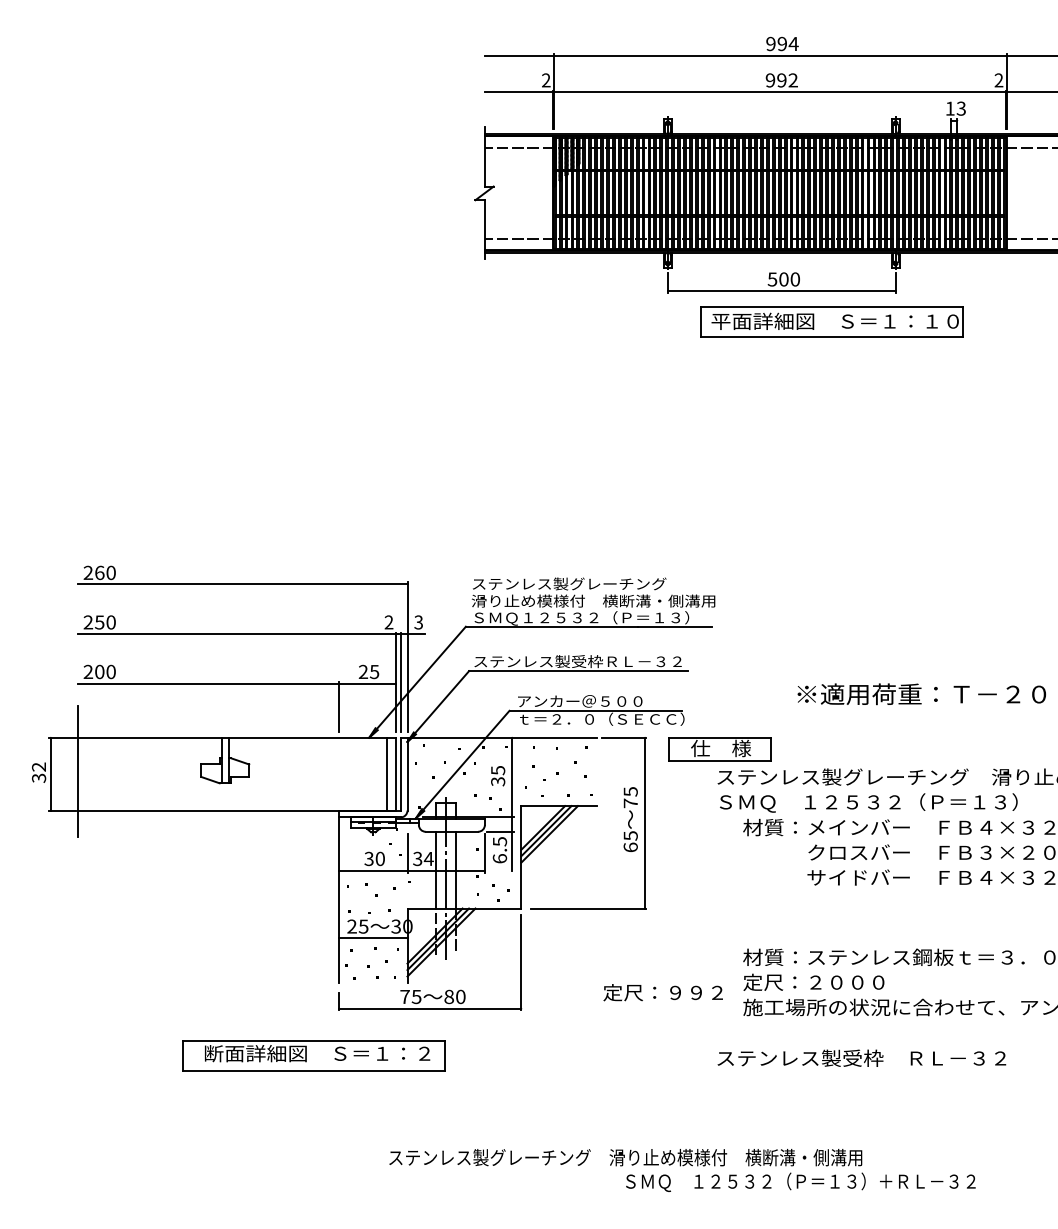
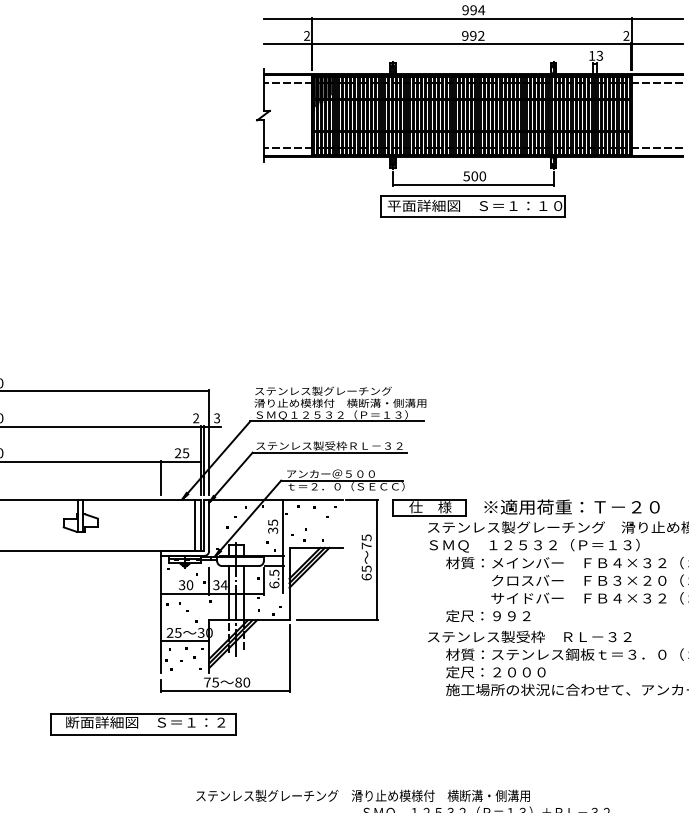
part: (831, 321) -> (472, 206), moved
text: (921, 694) -> (571, 507), moved
text: (662, 992) -> (487, 615), moved
text: (861, 1057) -> (529, 636), moved

